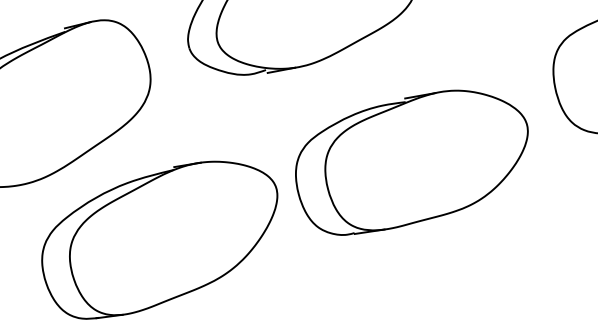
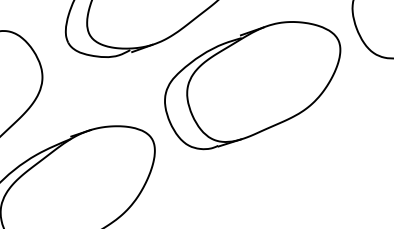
part: (411, 162) -> (253, 84), moved

